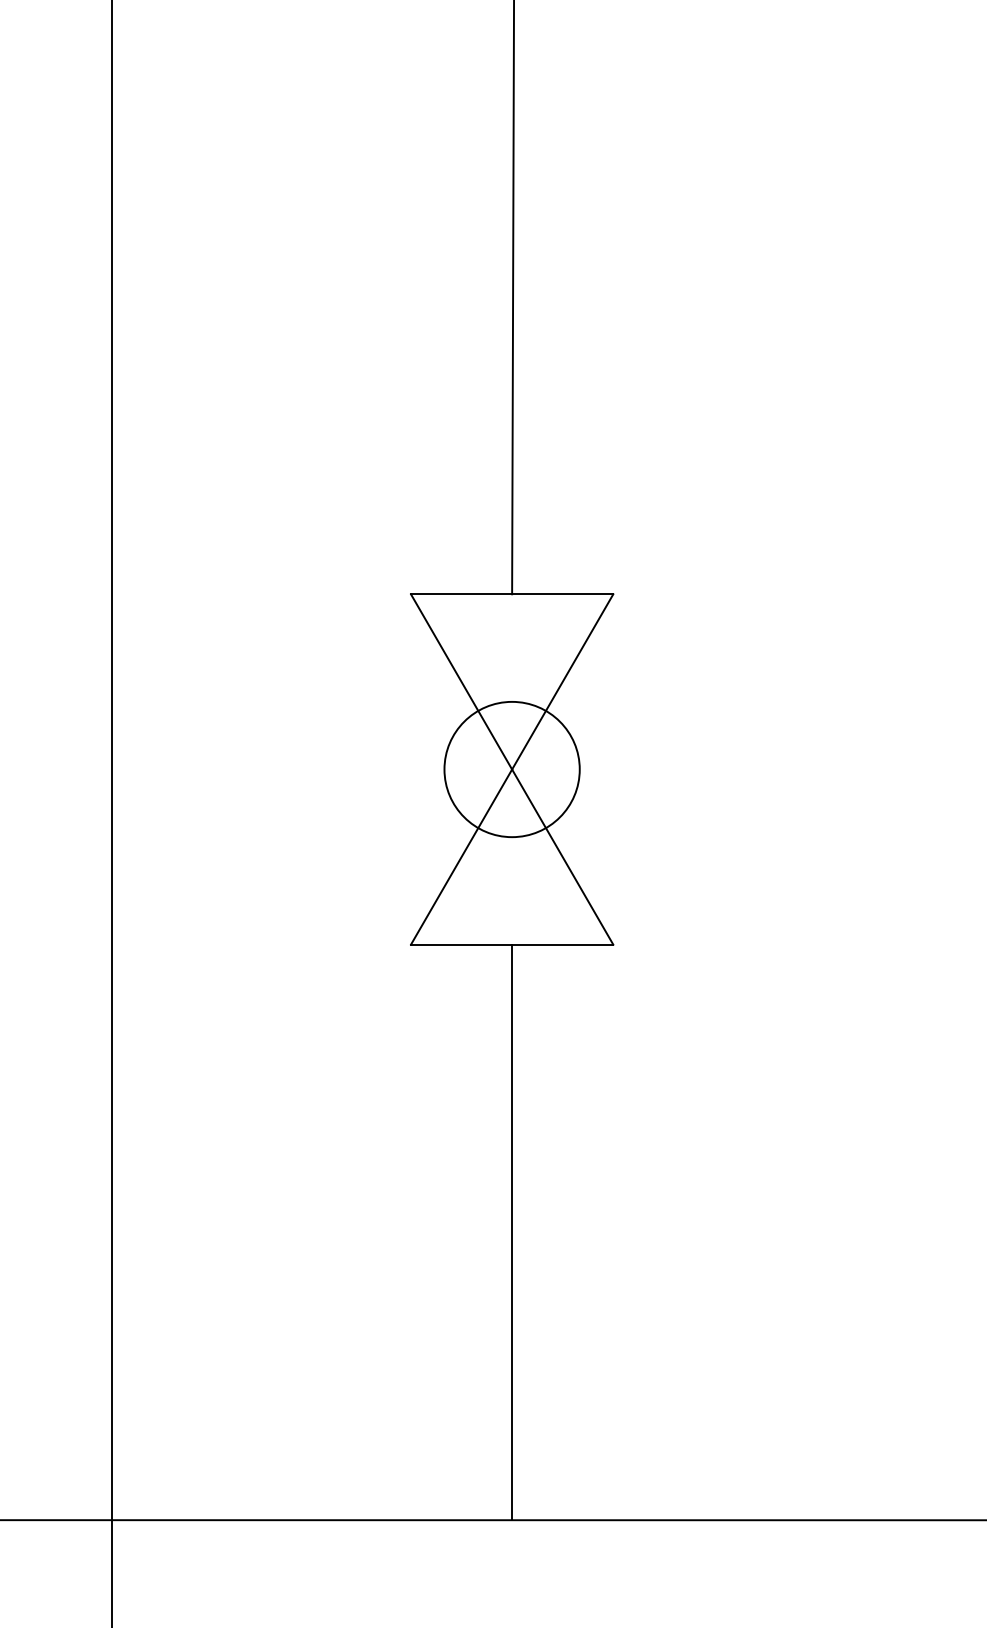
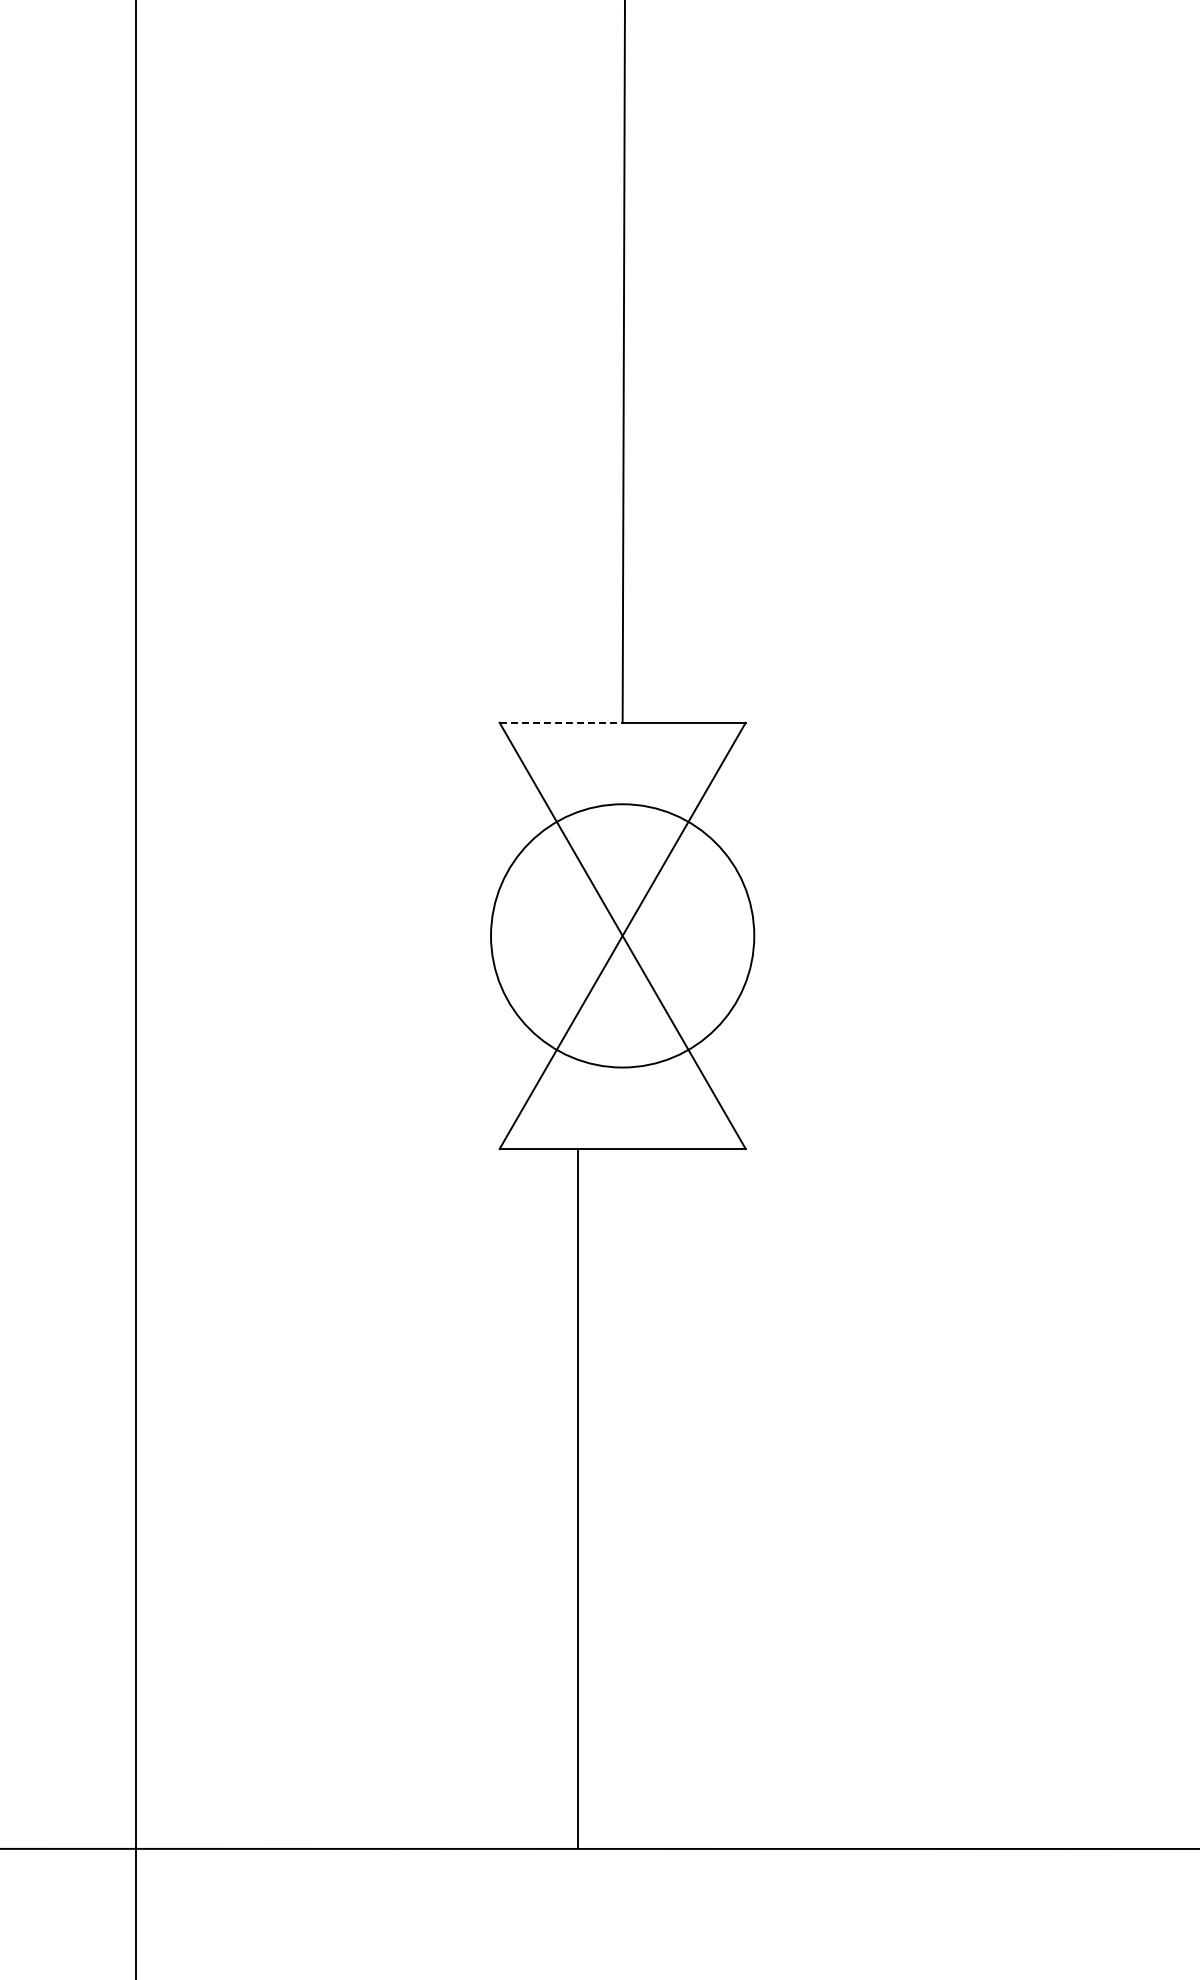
line: (461, 594) -> (561, 722), solid -> dashed
circle: (511, 769) -> (622, 935), size x1.6
line: (511, 1232) -> (577, 1498), moved

